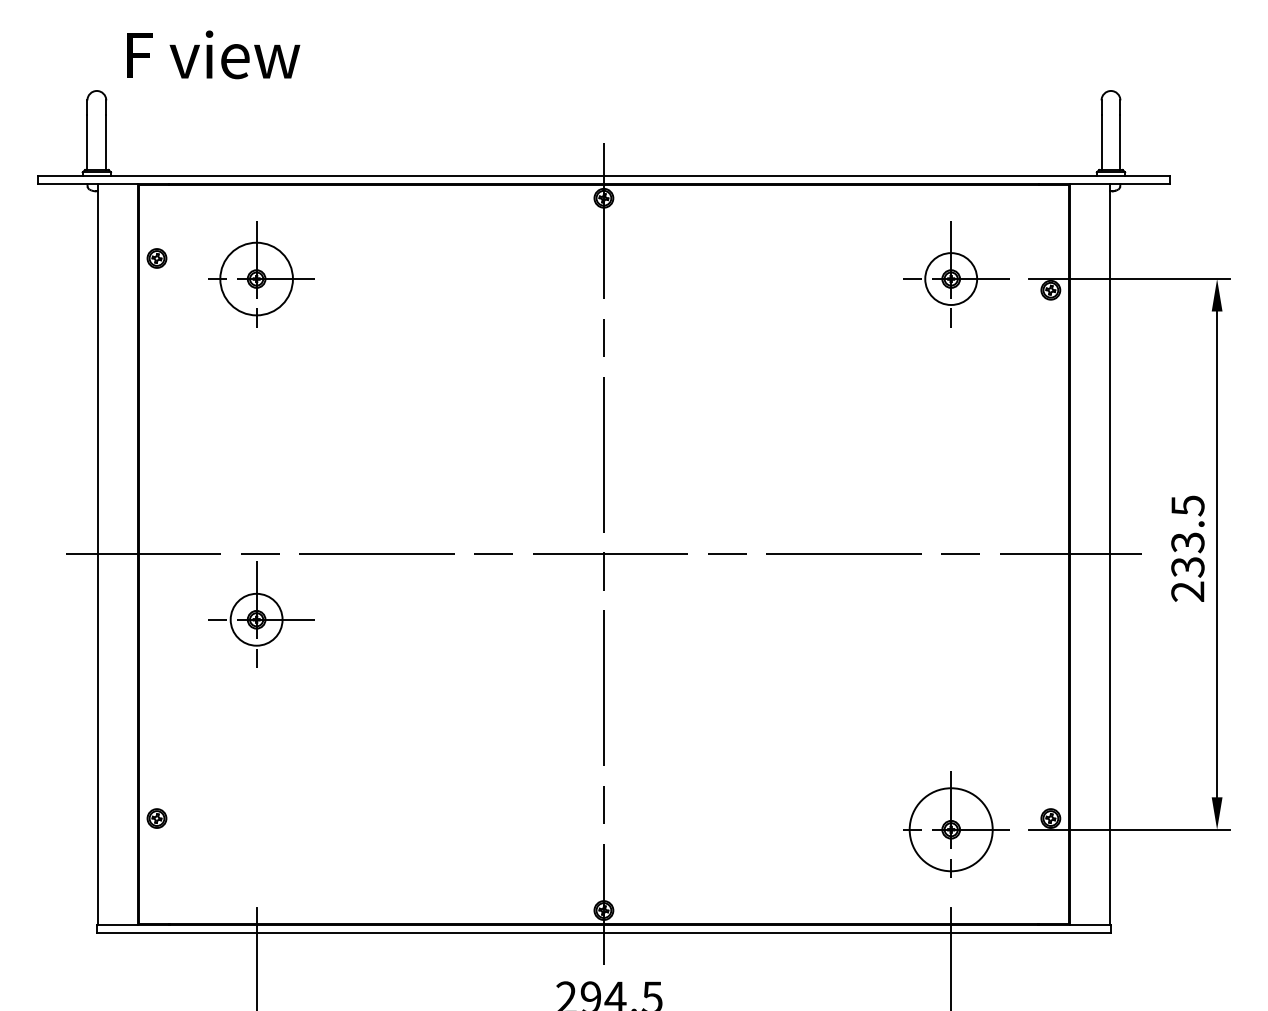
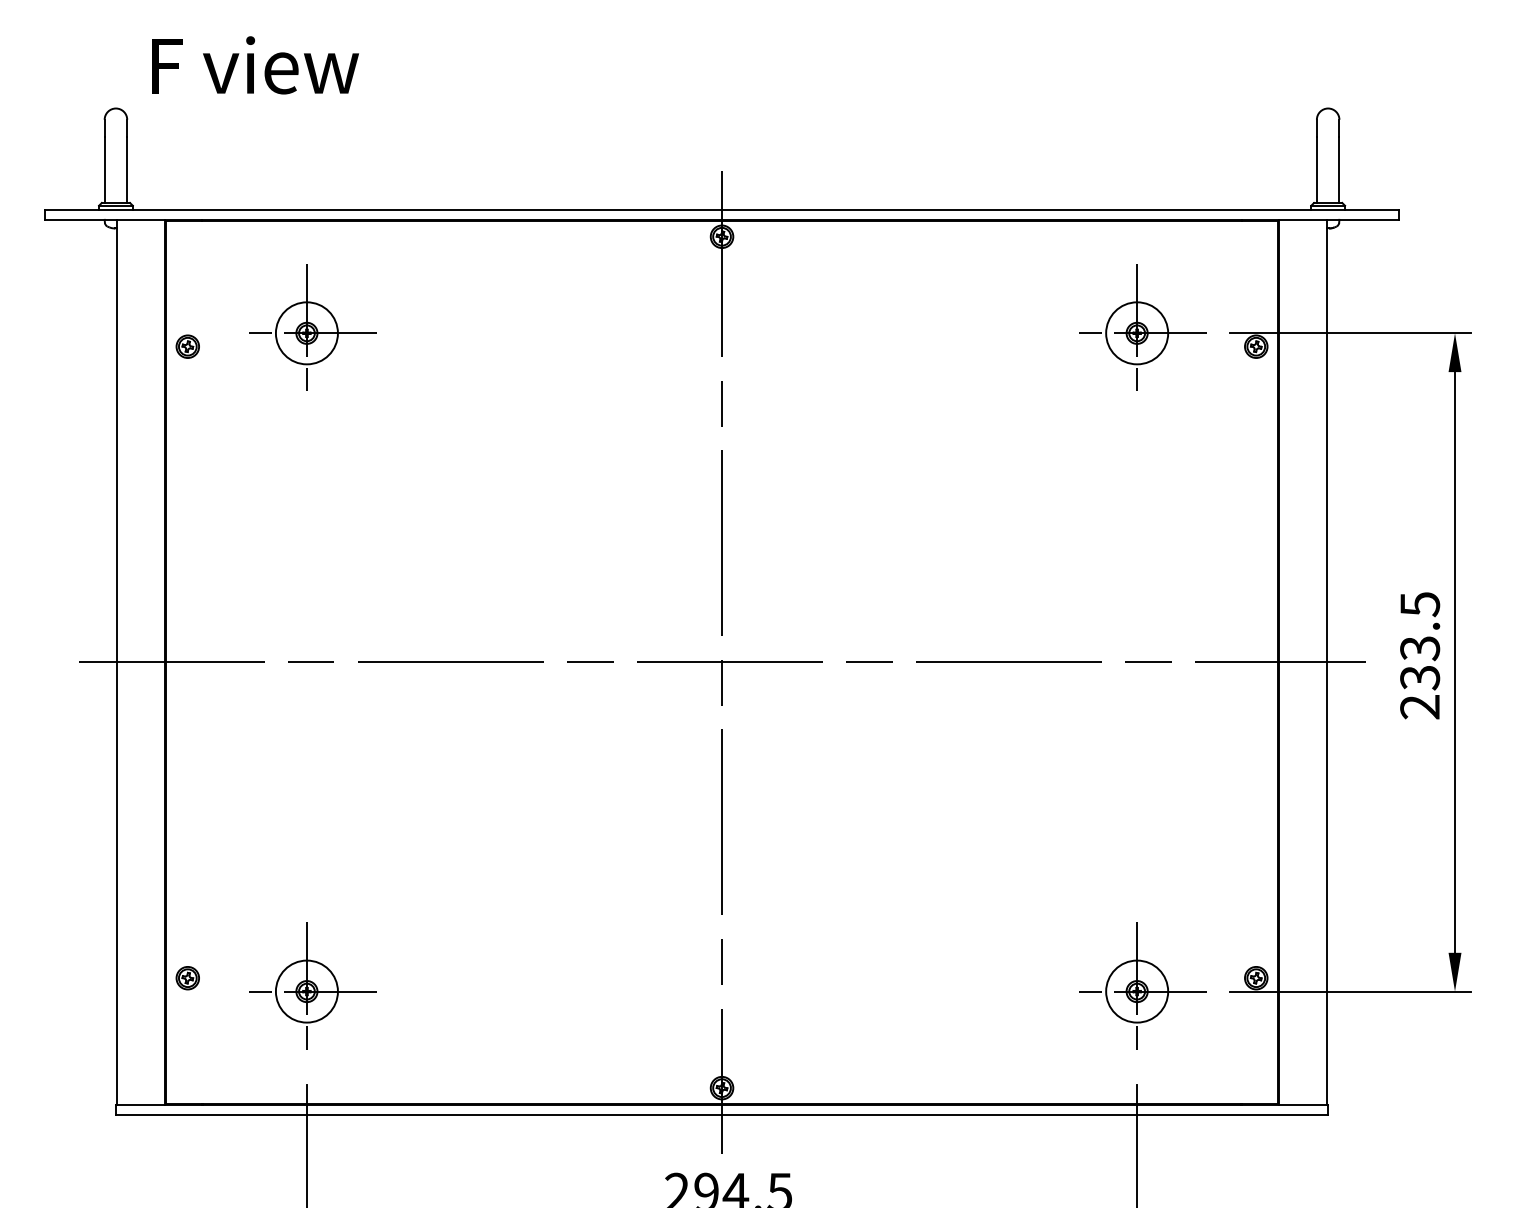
part: (156, 258) -> (187, 346), moved
circle: (256, 279) -> (306, 333), size x0.71
part: (261, 614) -> (312, 985), moved
circle: (951, 829) -> (1137, 991), size x0.62

